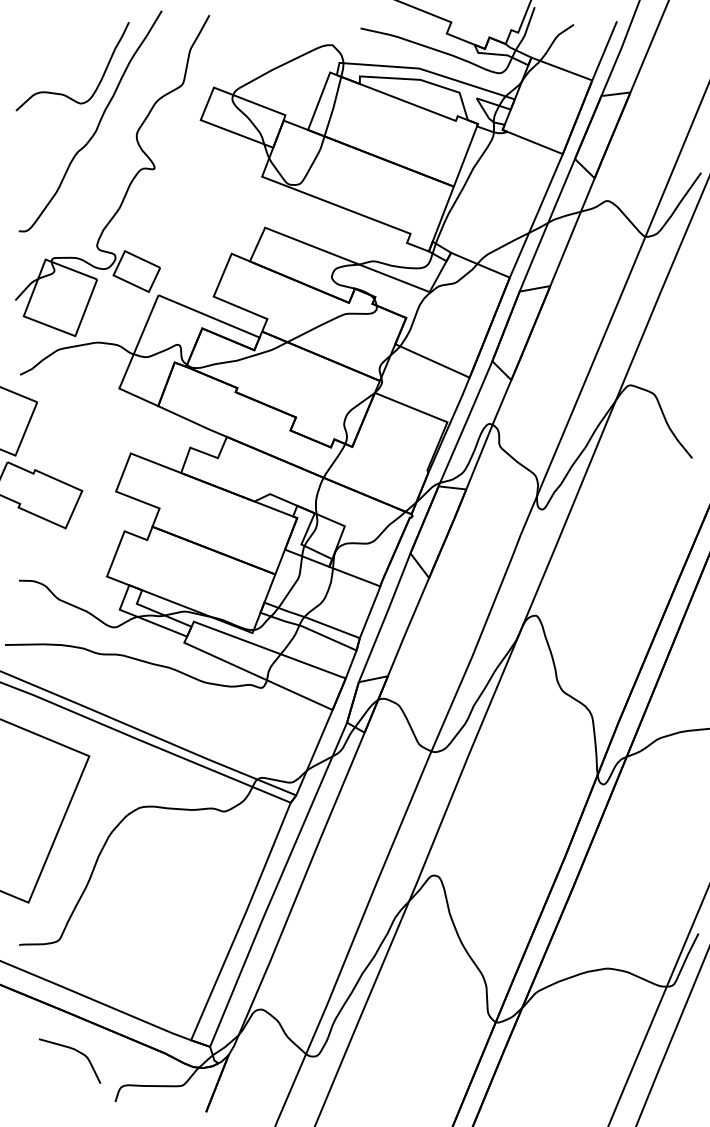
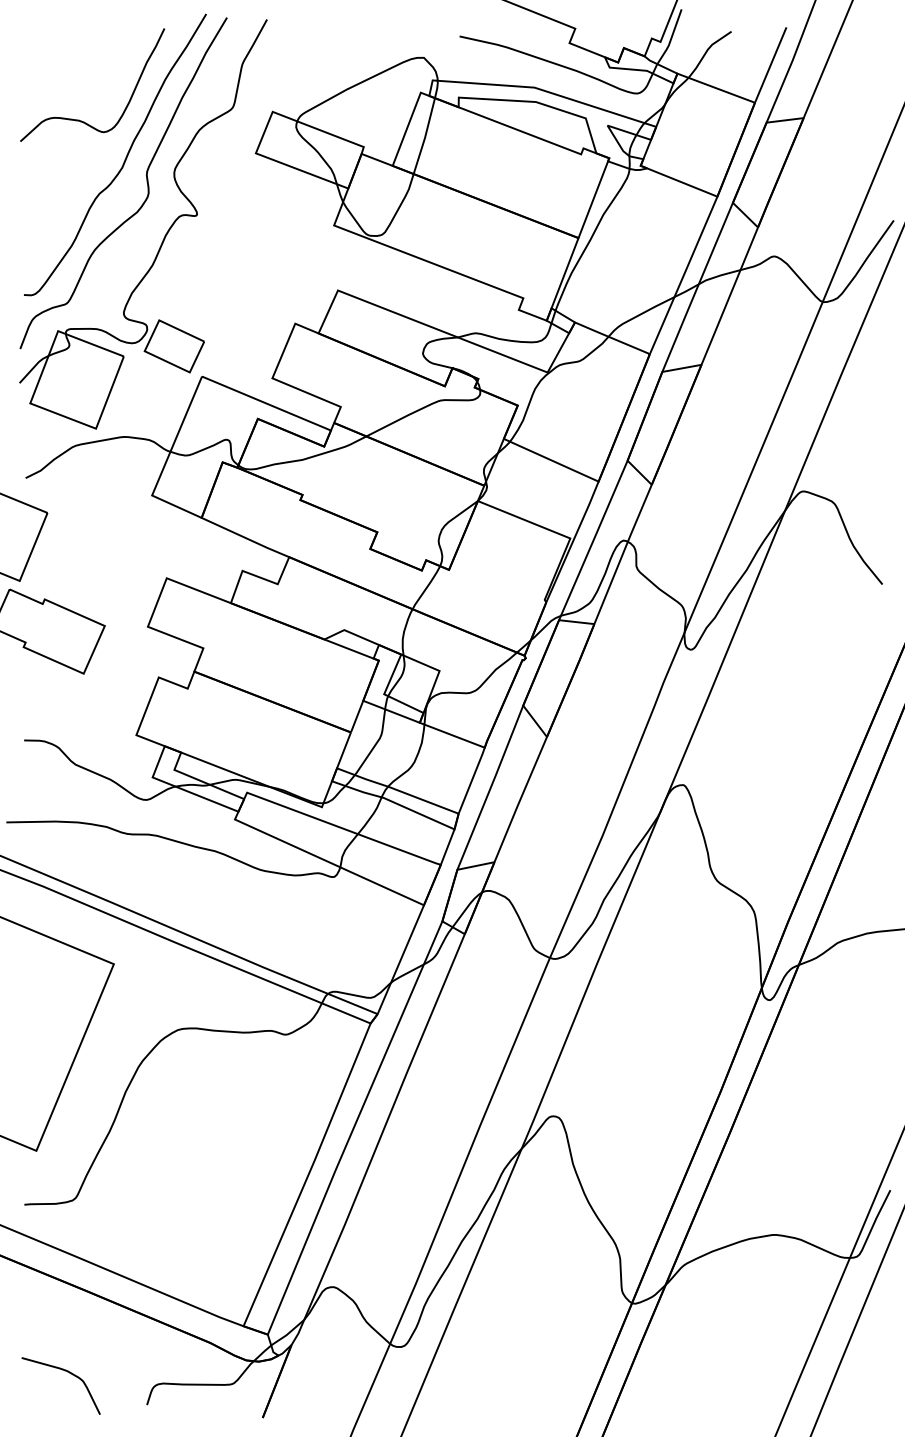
curve: (114, 141) -> (145, 180), added
curve: (77, 1052) -> (70, 1374), moved

